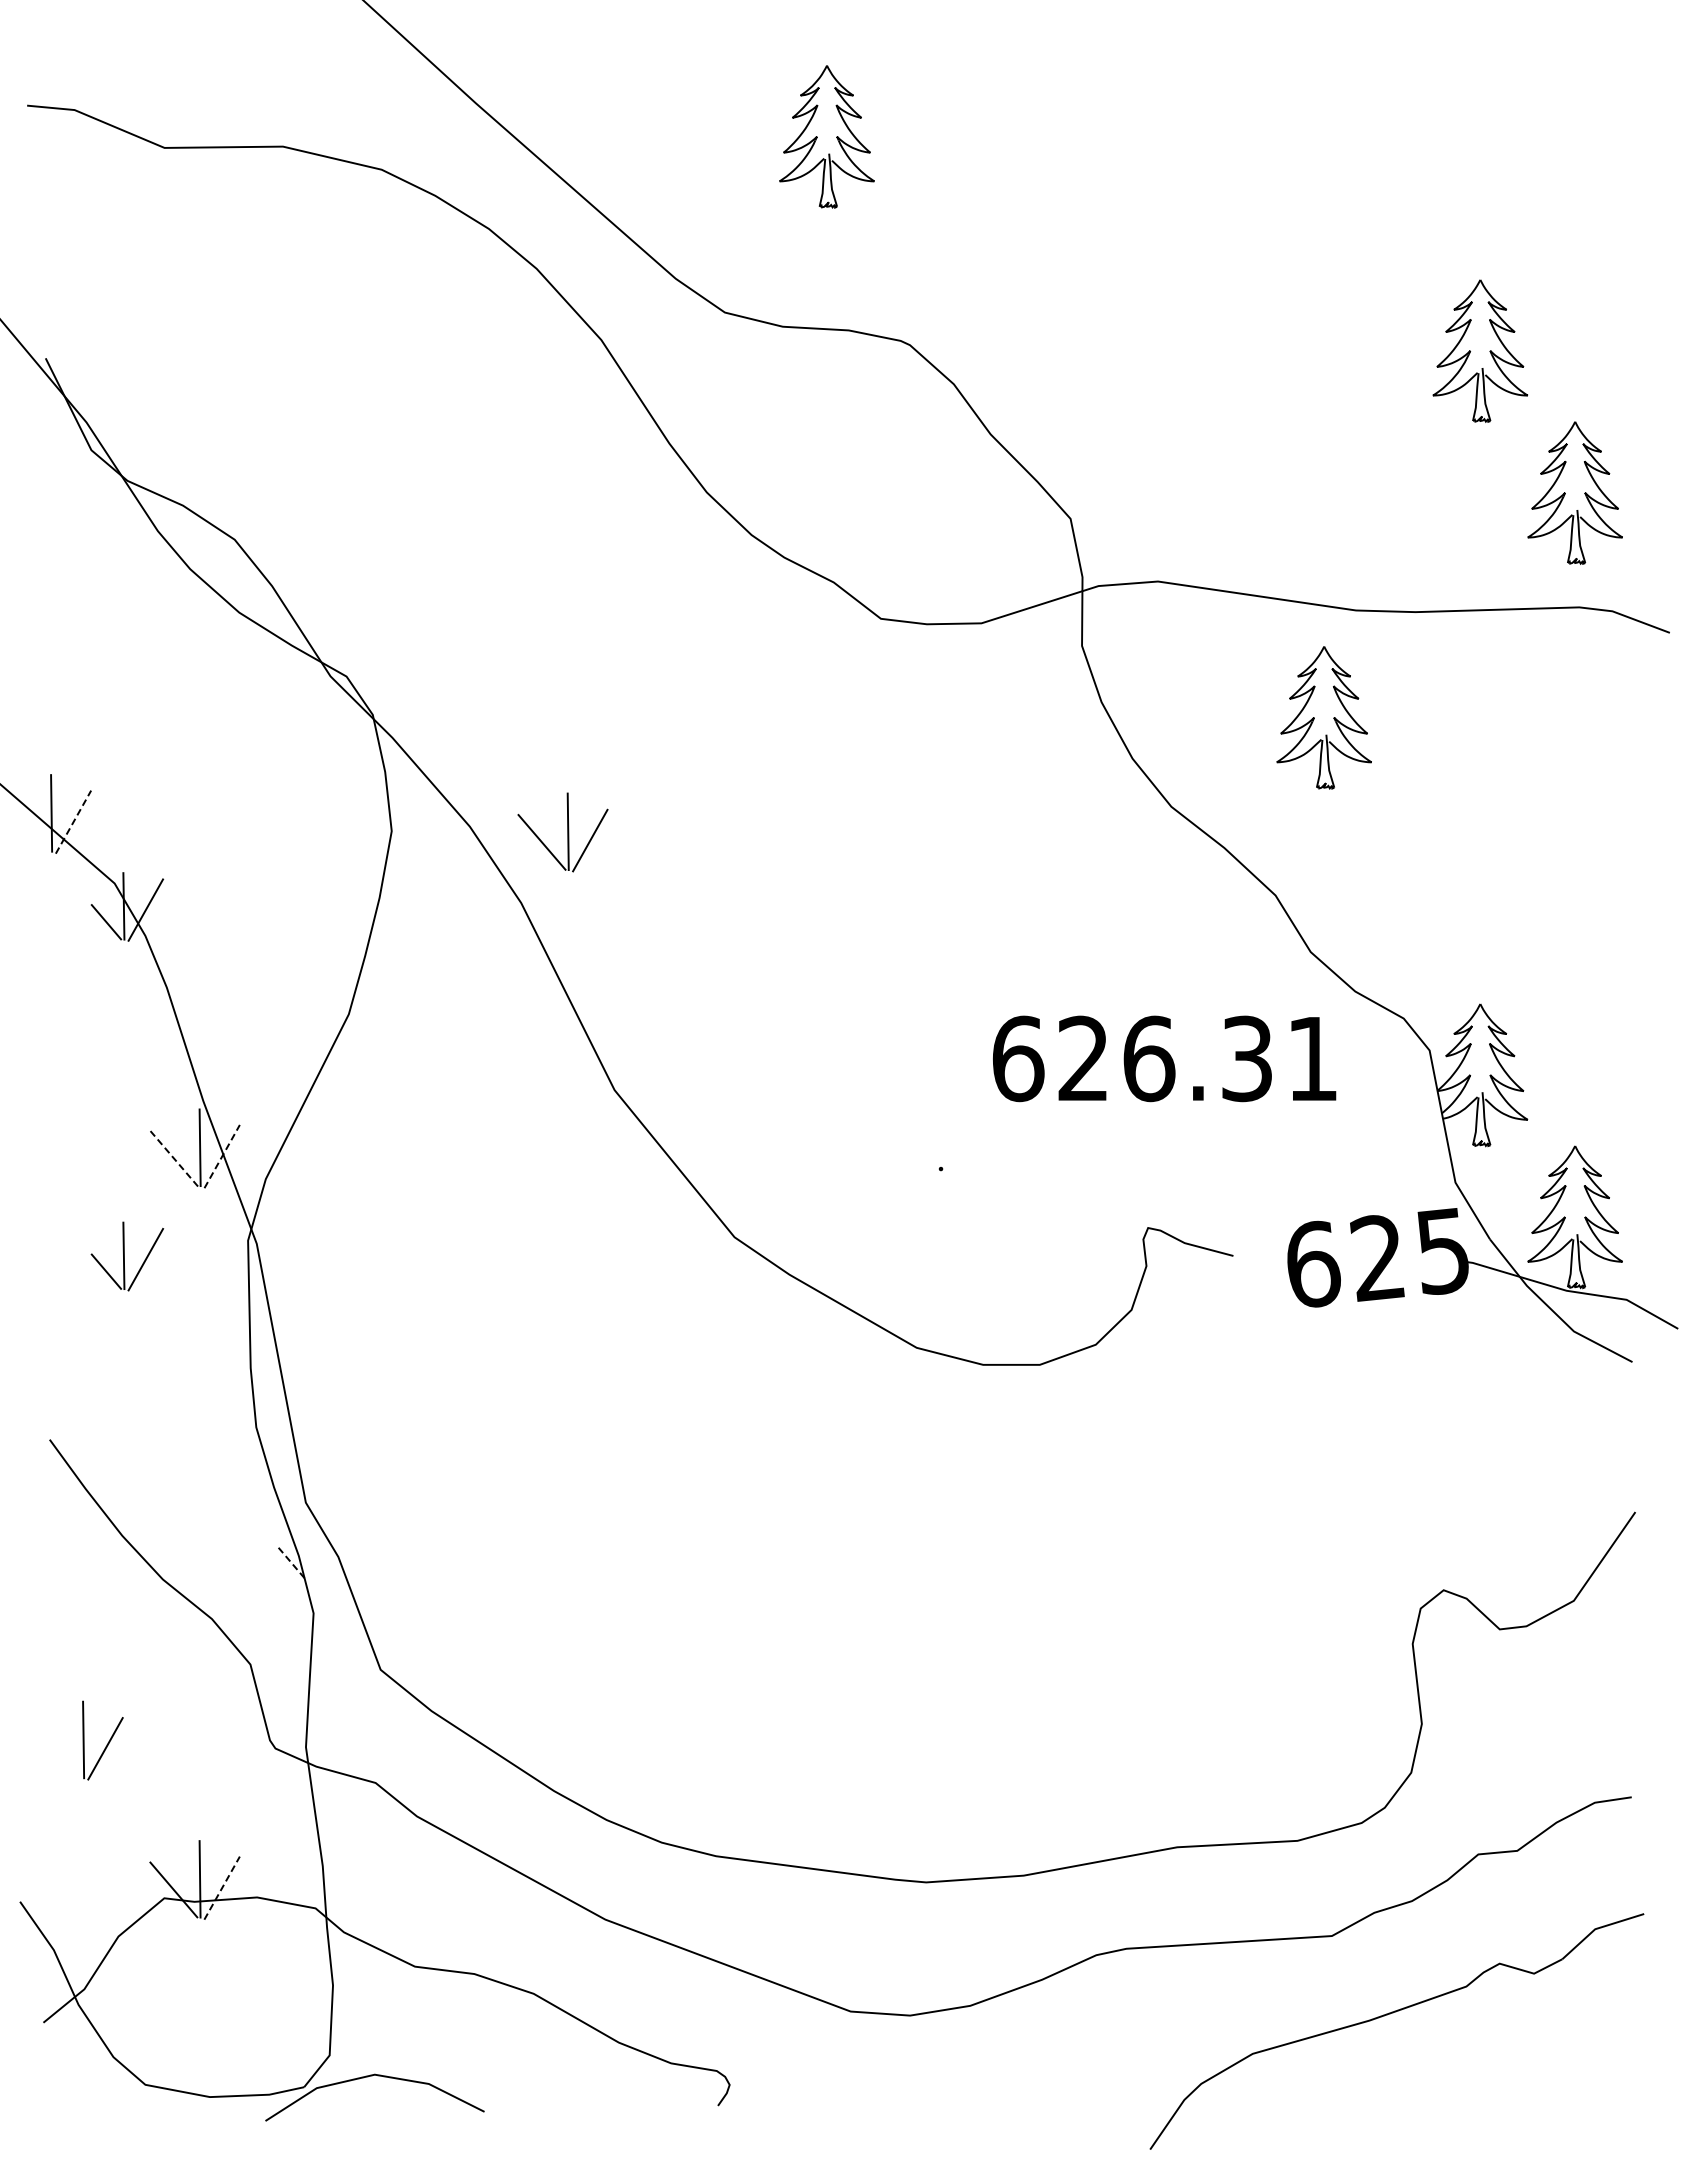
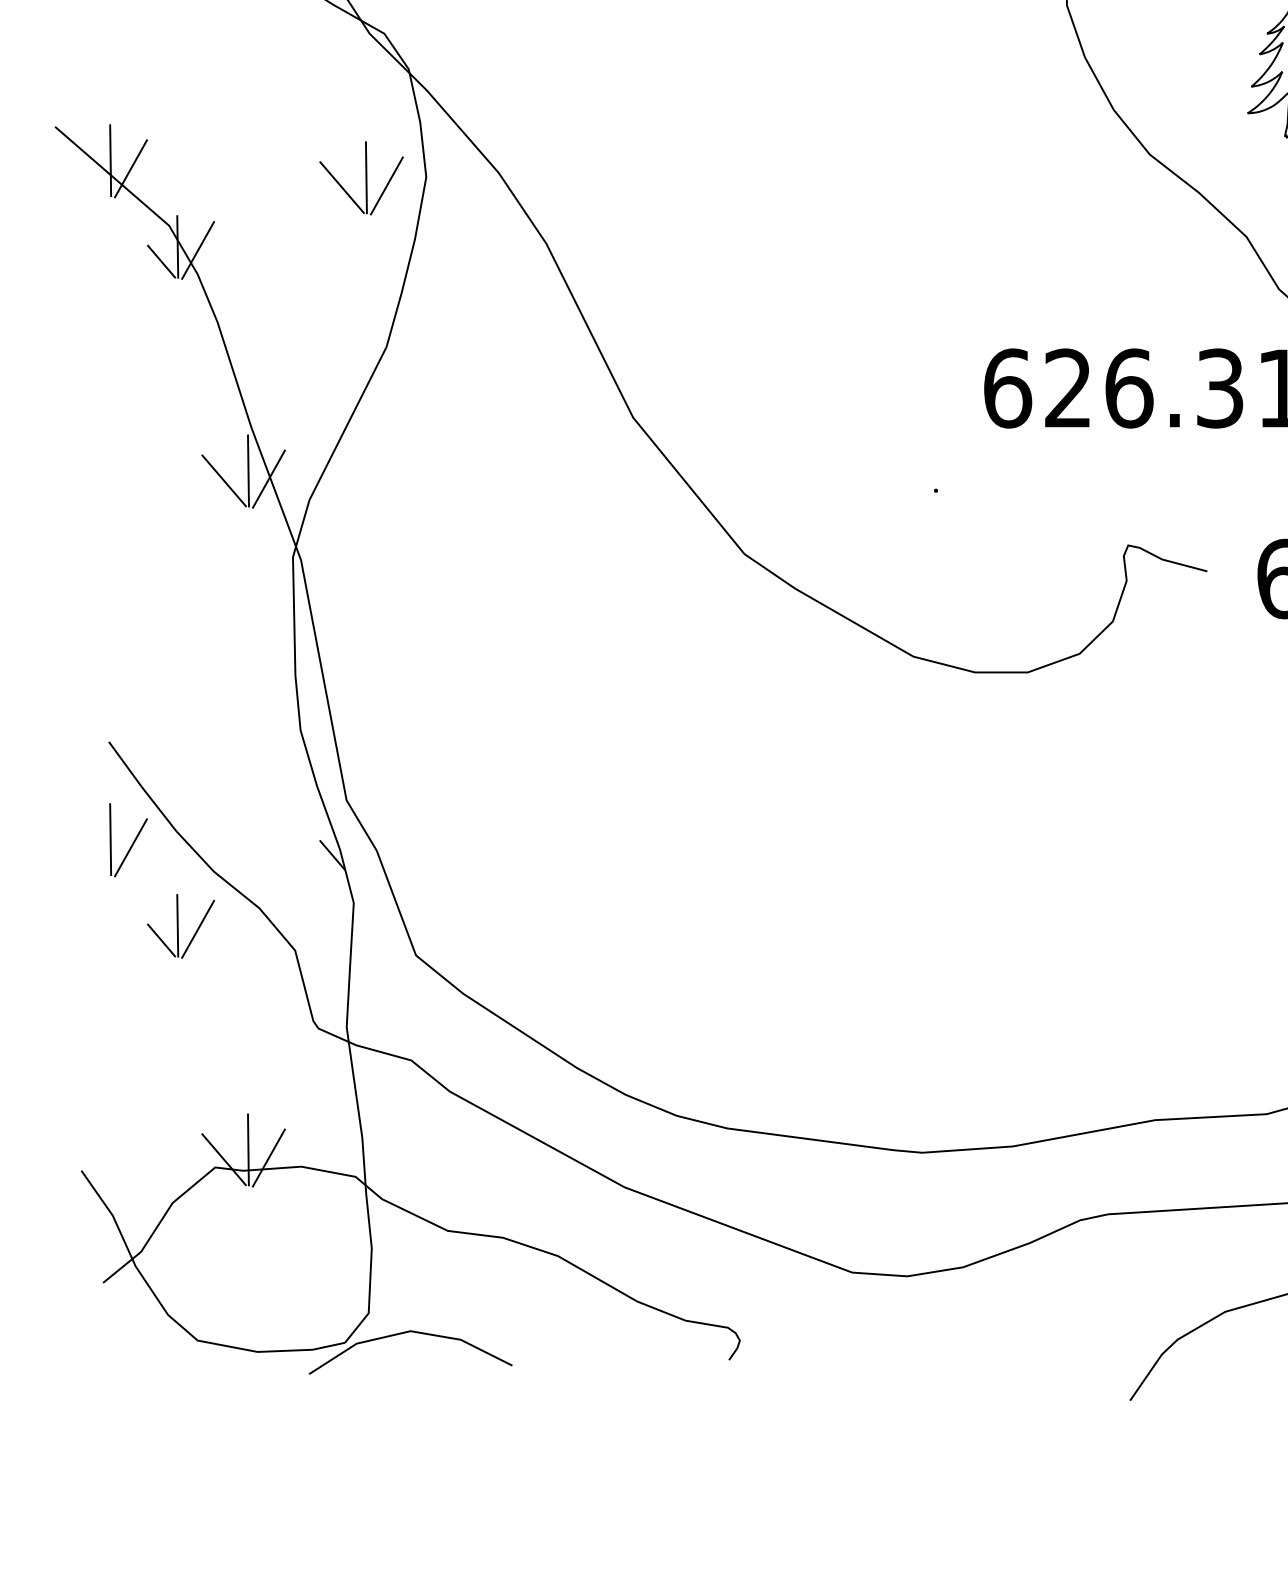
line: (73, 821) -> (130, 168), dashed -> solid
part: (562, 832) -> (361, 178), moved
line: (222, 1156) -> (269, 479), dashed -> solid
line: (173, 1158) -> (223, 480), dashed -> solid
part: (127, 1256) -> (181, 926), moved
line: (290, 1561) -> (332, 854), dashed -> solid
part: (102, 1740) -> (128, 840), moved
line: (222, 1887) -> (269, 1157), dashed -> solid

